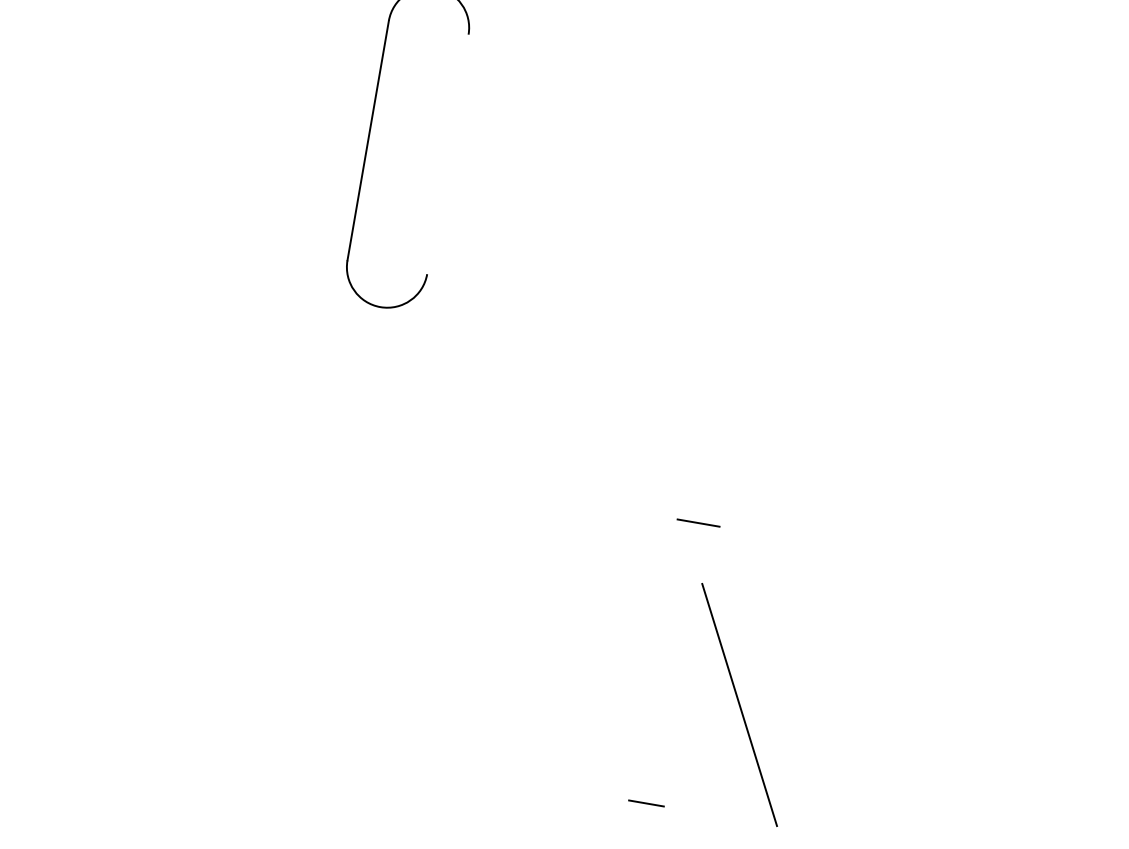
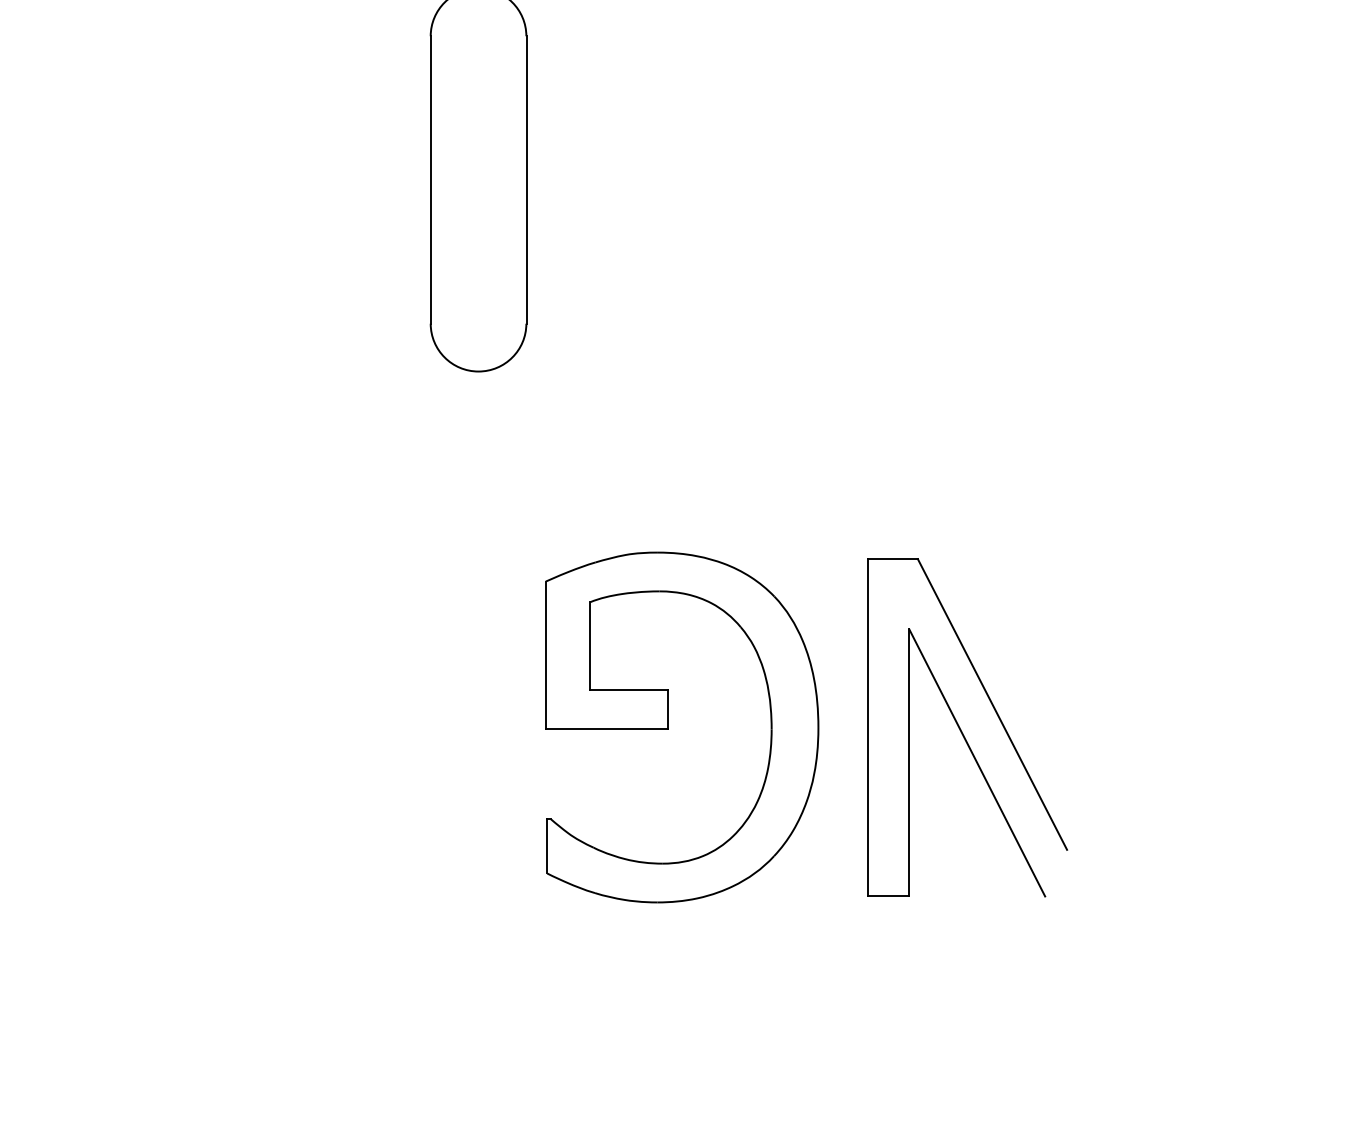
line: (448, 154) -> (526, 179), added
part: (487, 631) -> (668, 727), added
line: (760, 658) -> (992, 704), added
line: (653, 659) -> (867, 727), added
line: (683, 694) -> (909, 762), added

